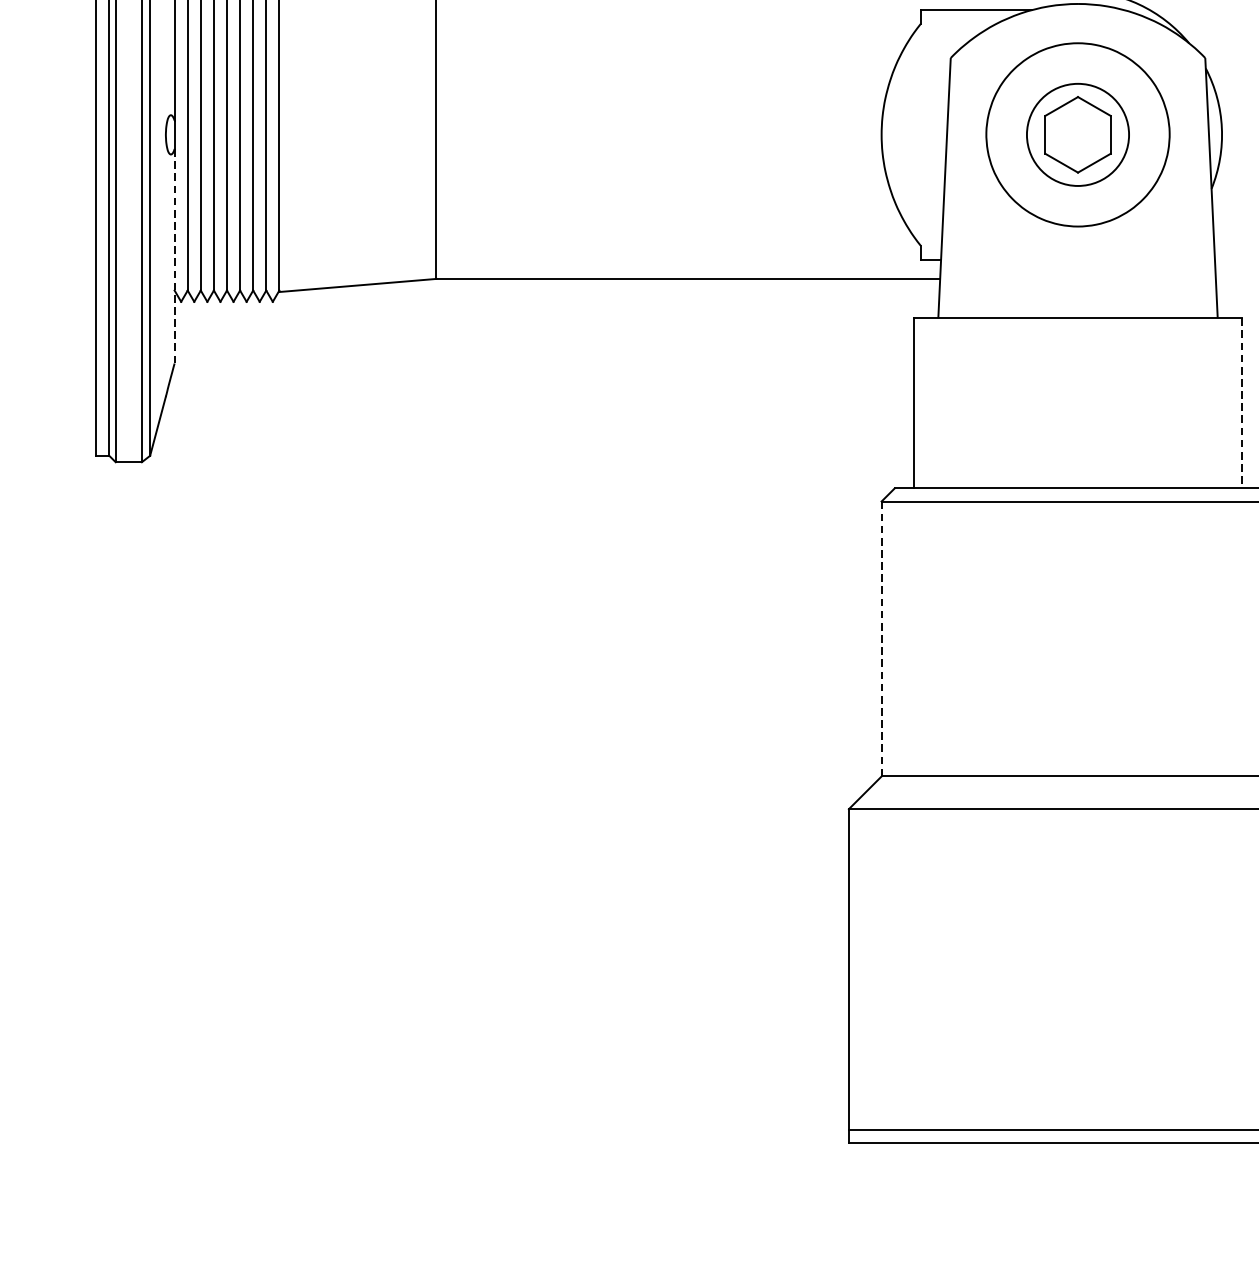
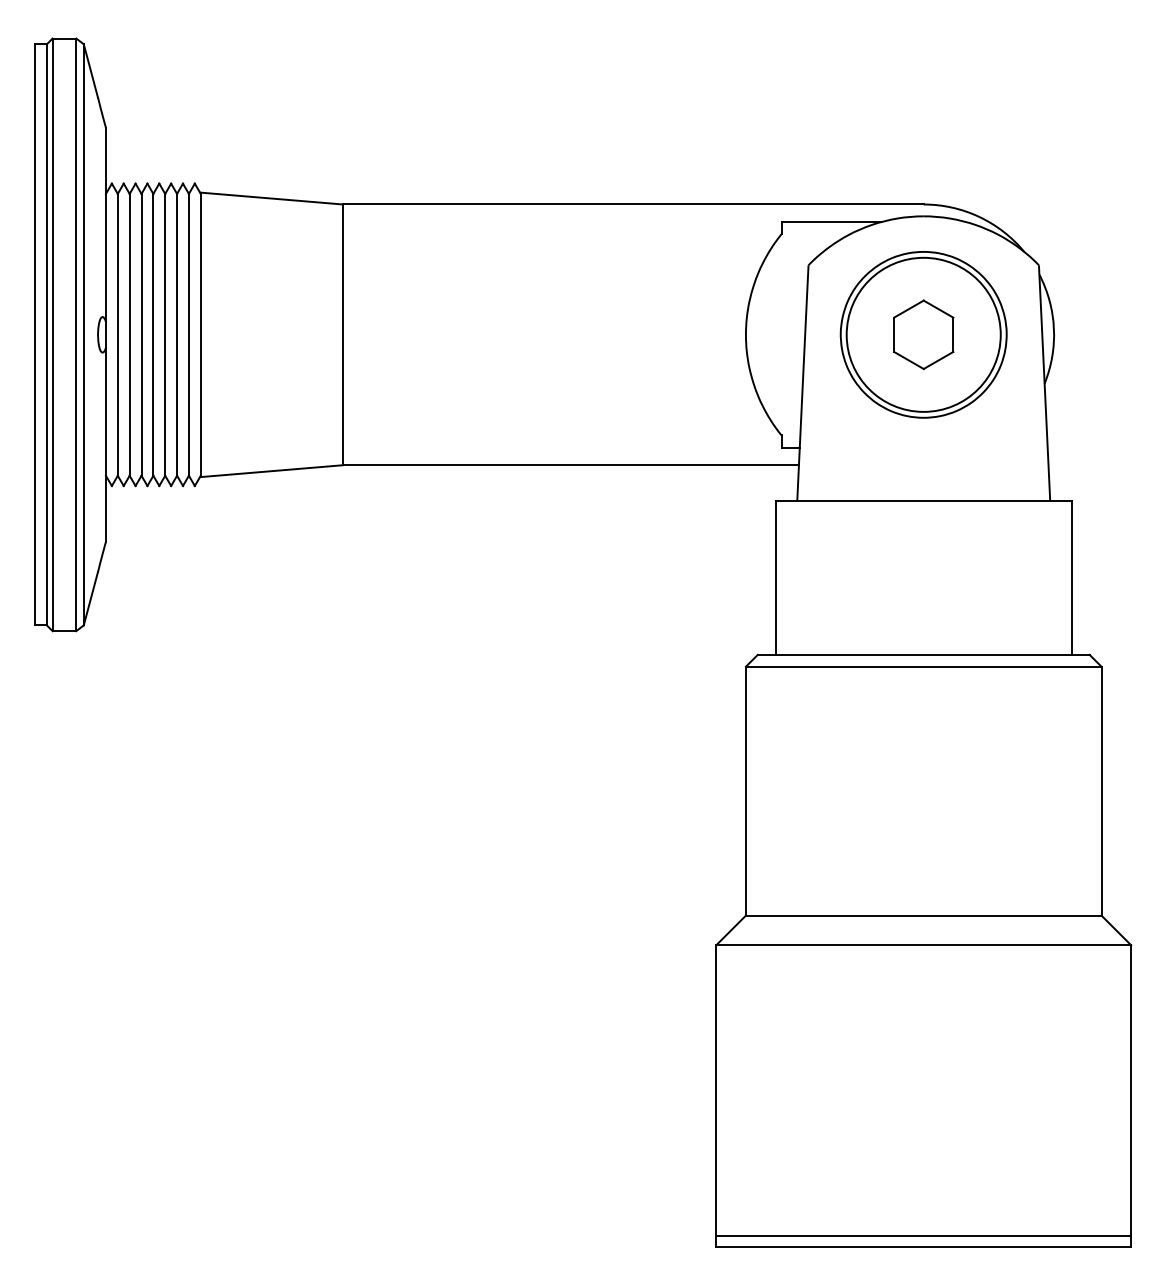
circle: (1077, 134) -> (923, 334), size x1.67
line: (174, 257) -> (105, 445), dashed -> solid
line: (1241, 404) -> (1071, 578), dashed -> solid
line: (881, 638) -> (745, 790), dashed -> solid

